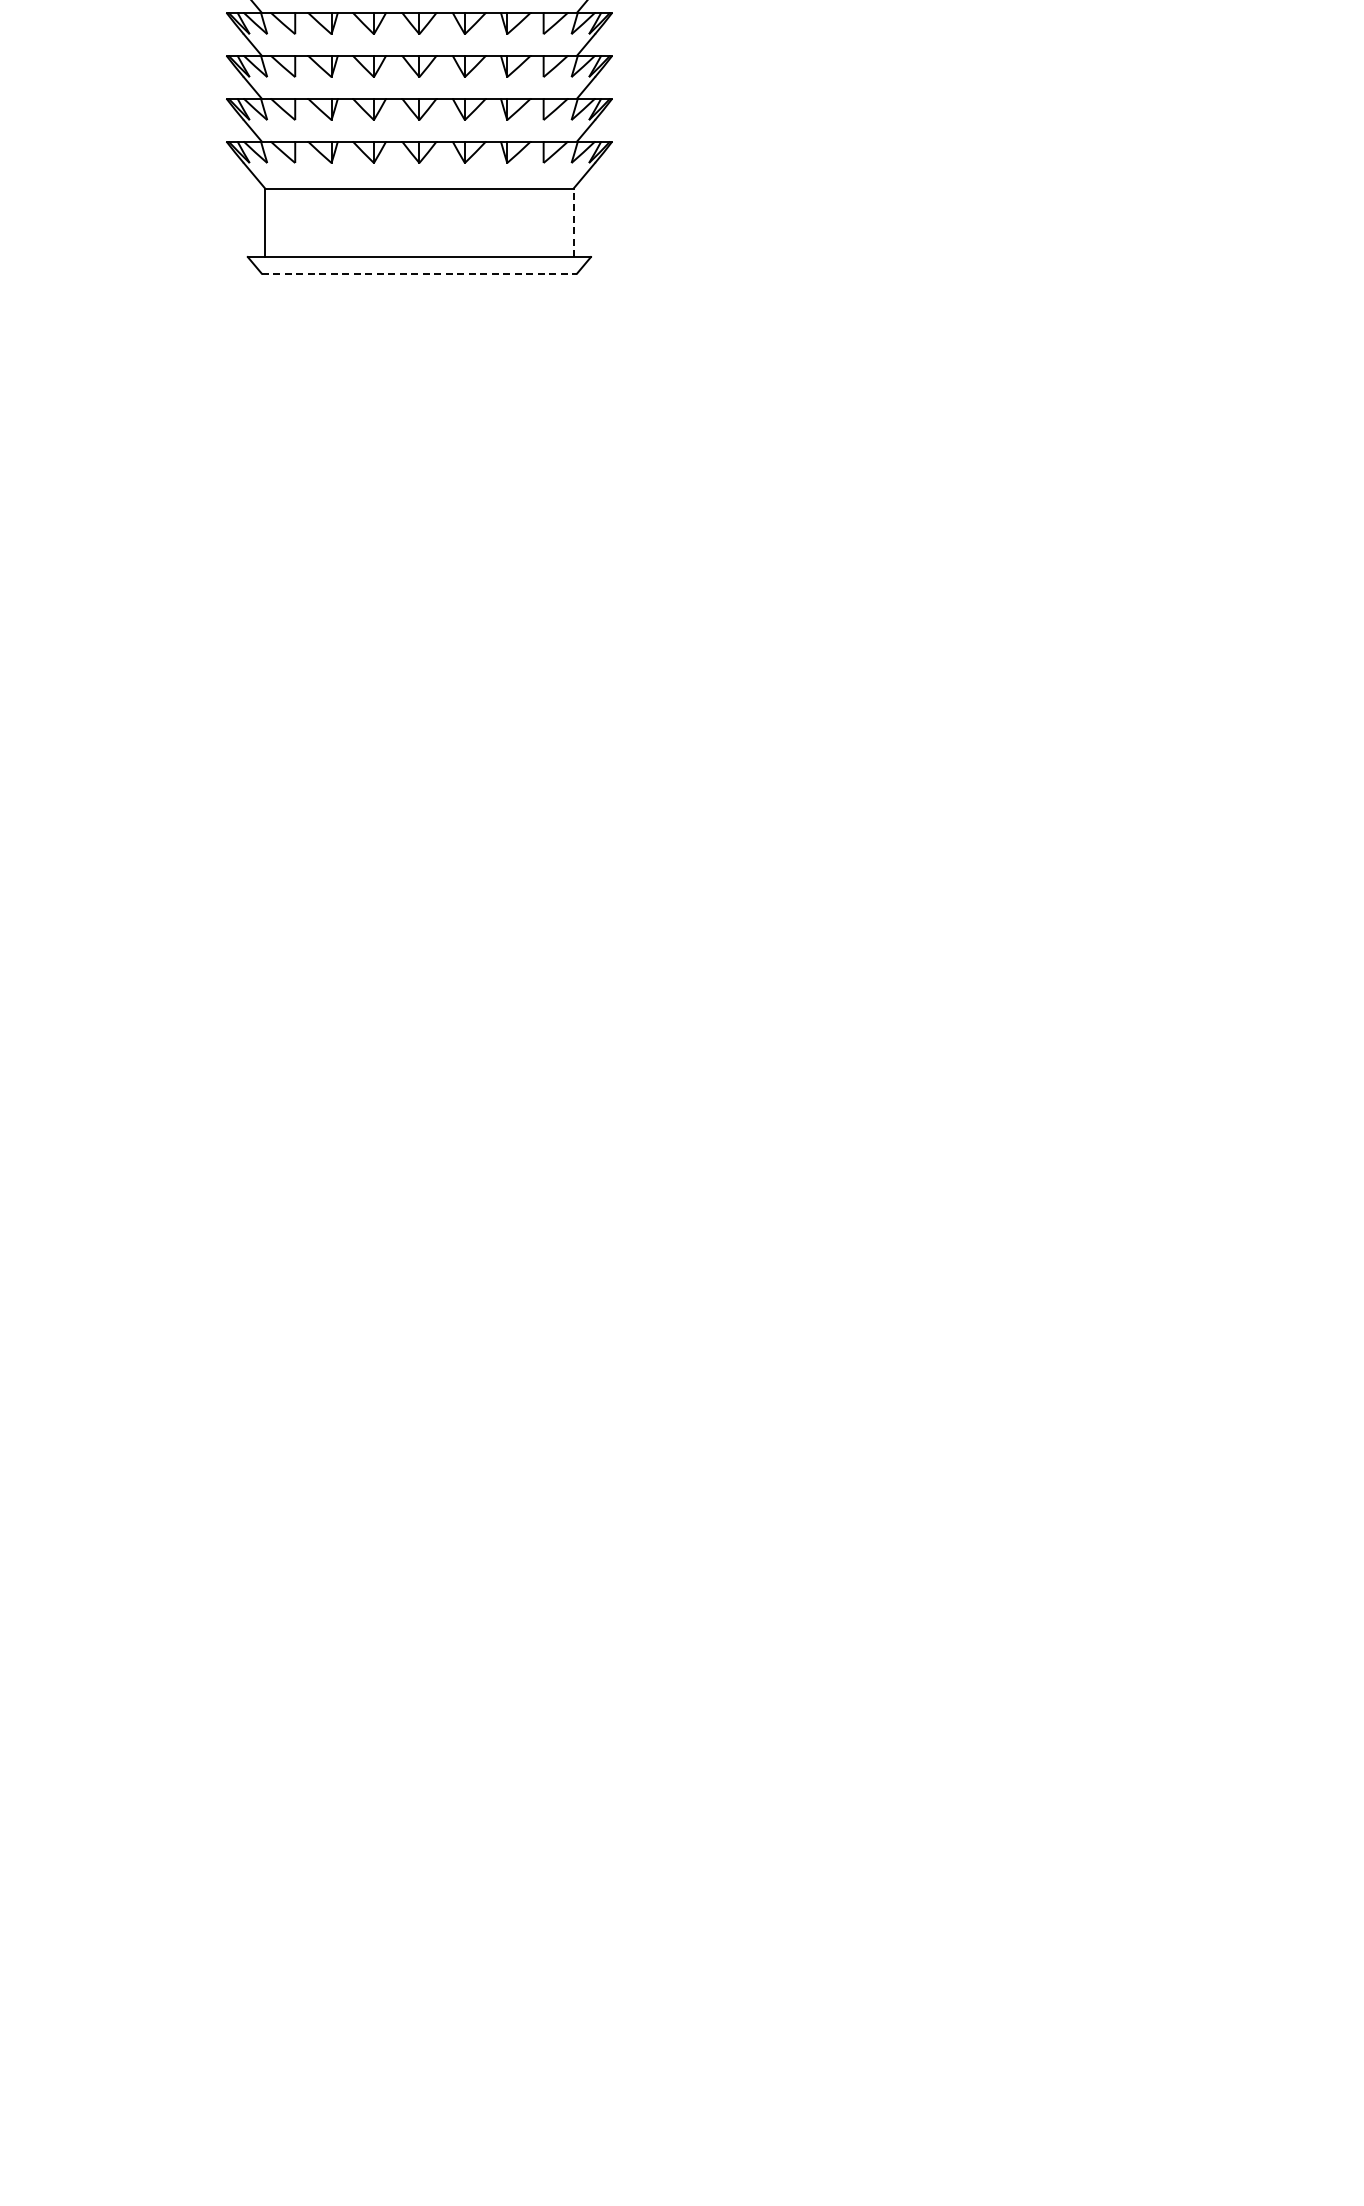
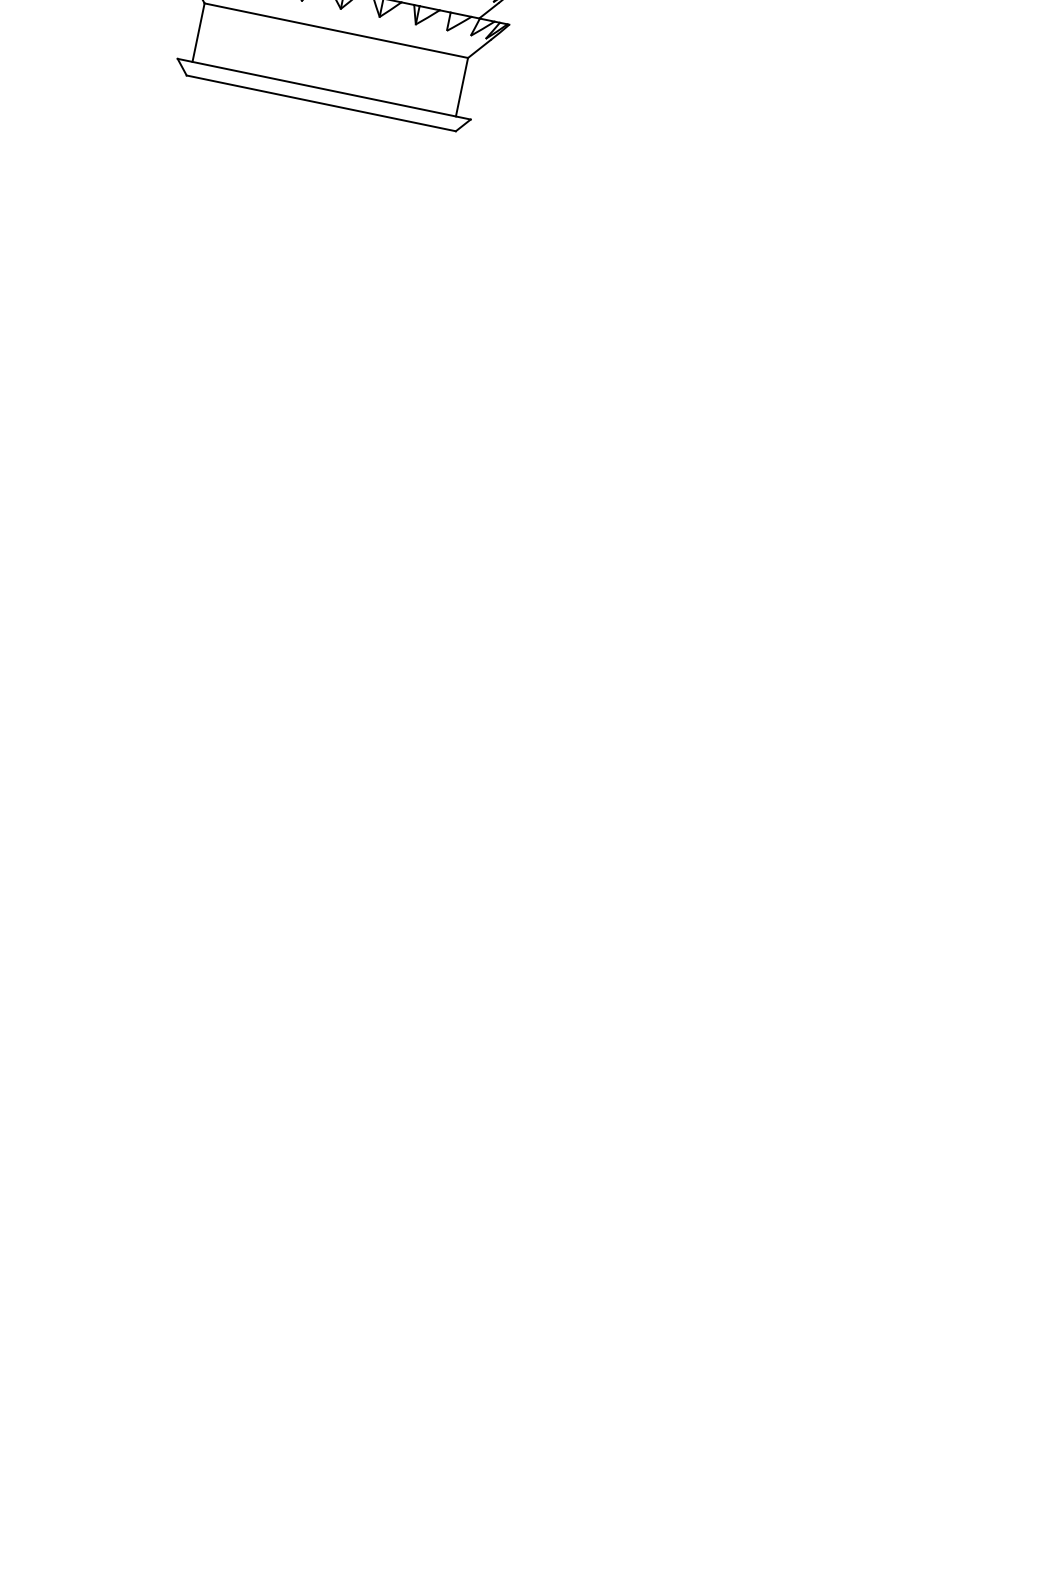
line: (573, 222) -> (461, 86), dashed -> solid
line: (419, 273) -> (321, 103), dashed -> solid

